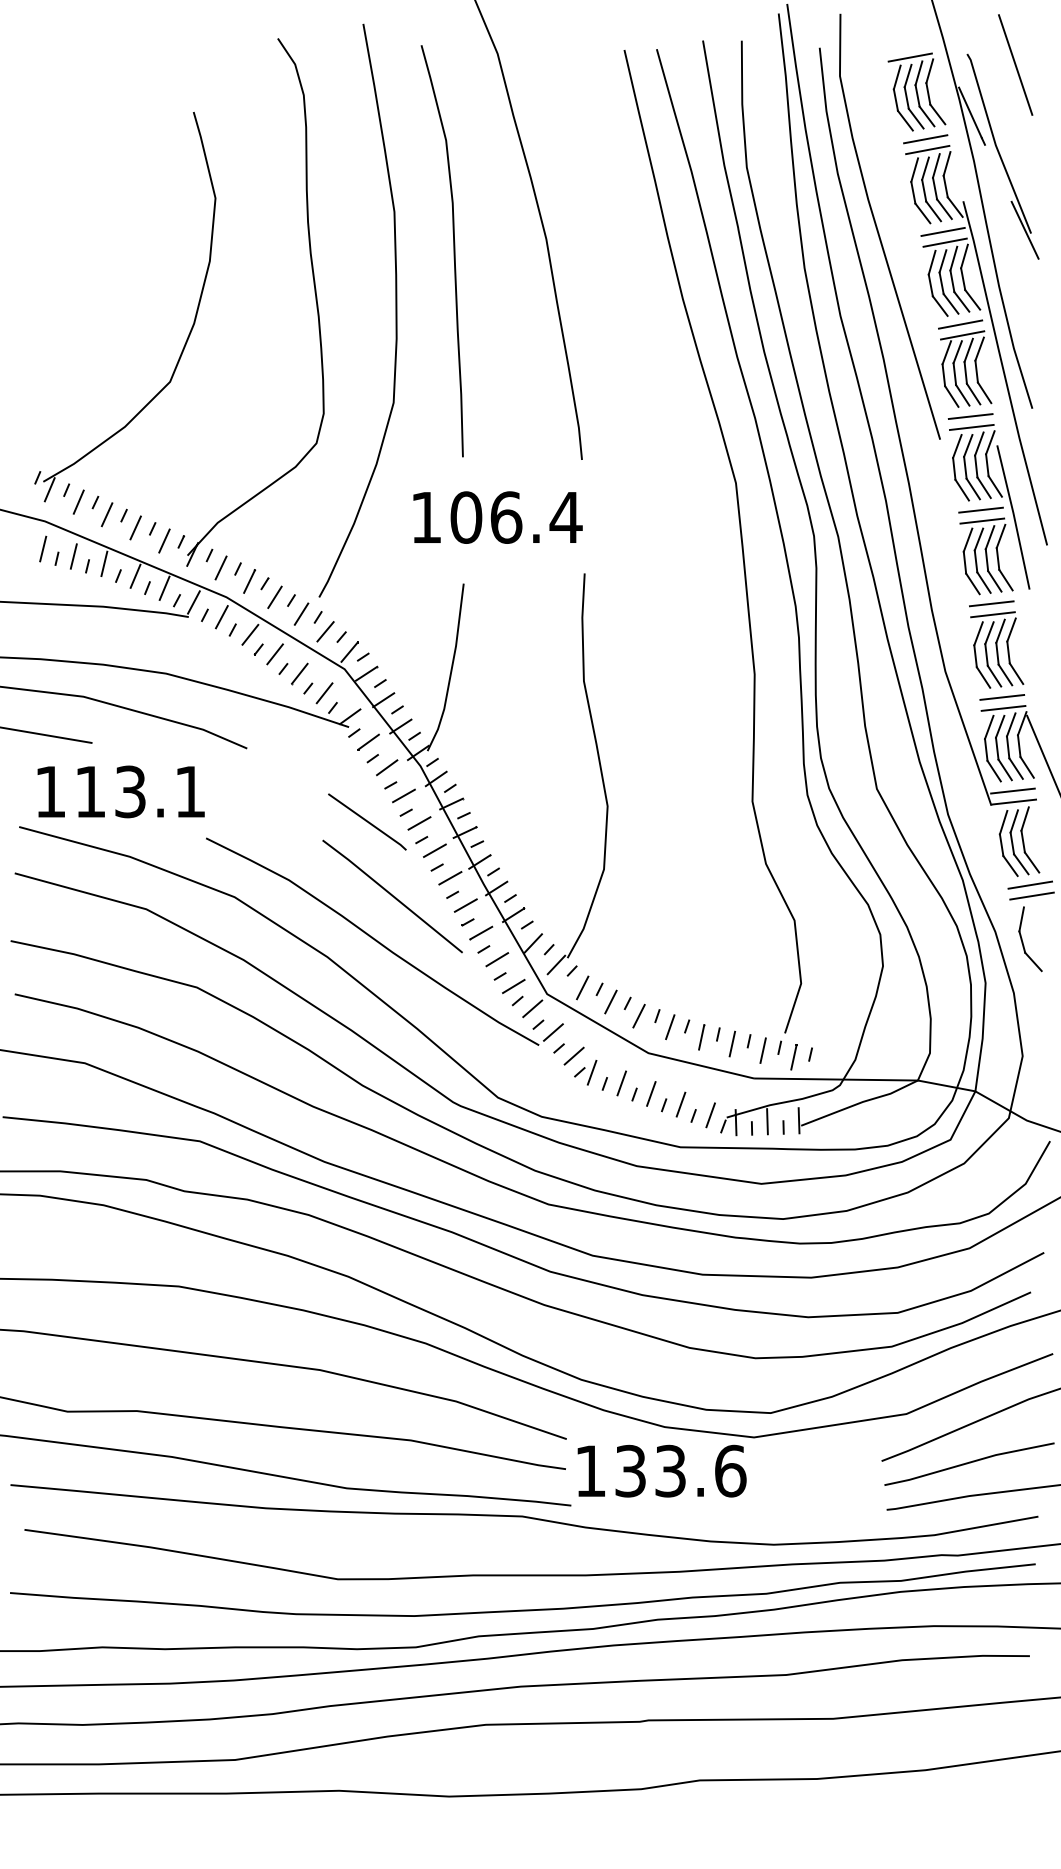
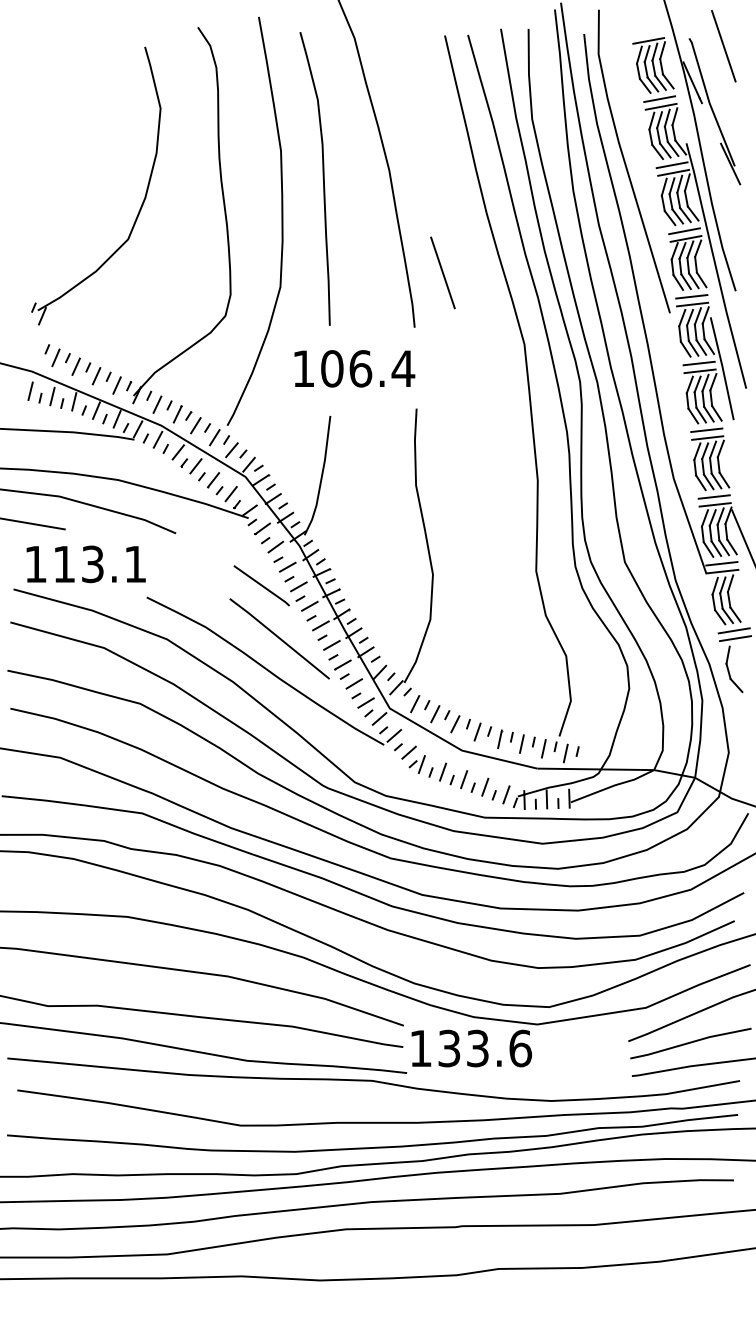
part: (189, 331) -> (142, 203), moved
line: (621, 382) -> (442, 272), added

